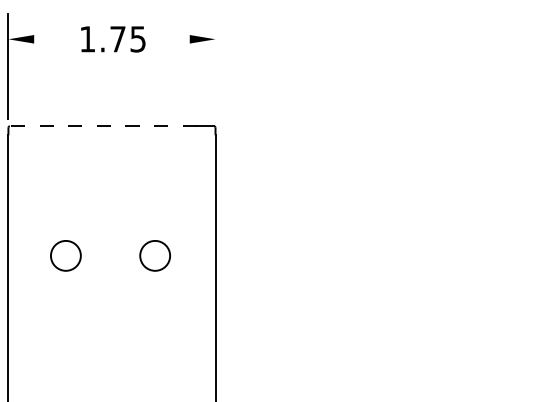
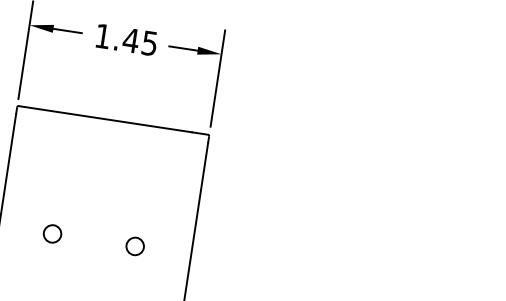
line: (49, 39) -> (67, 31), added
text: (117, 39) -> (130, 40), 1.75 -> 1.45
line: (174, 39) -> (183, 48), added
line: (215, 65) -> (217, 78), added
line: (102, 126) -> (104, 119), dashed -> solid
circle: (65, 255) -> (52, 233), size x0.62
circle: (154, 255) -> (134, 246), size x0.62

